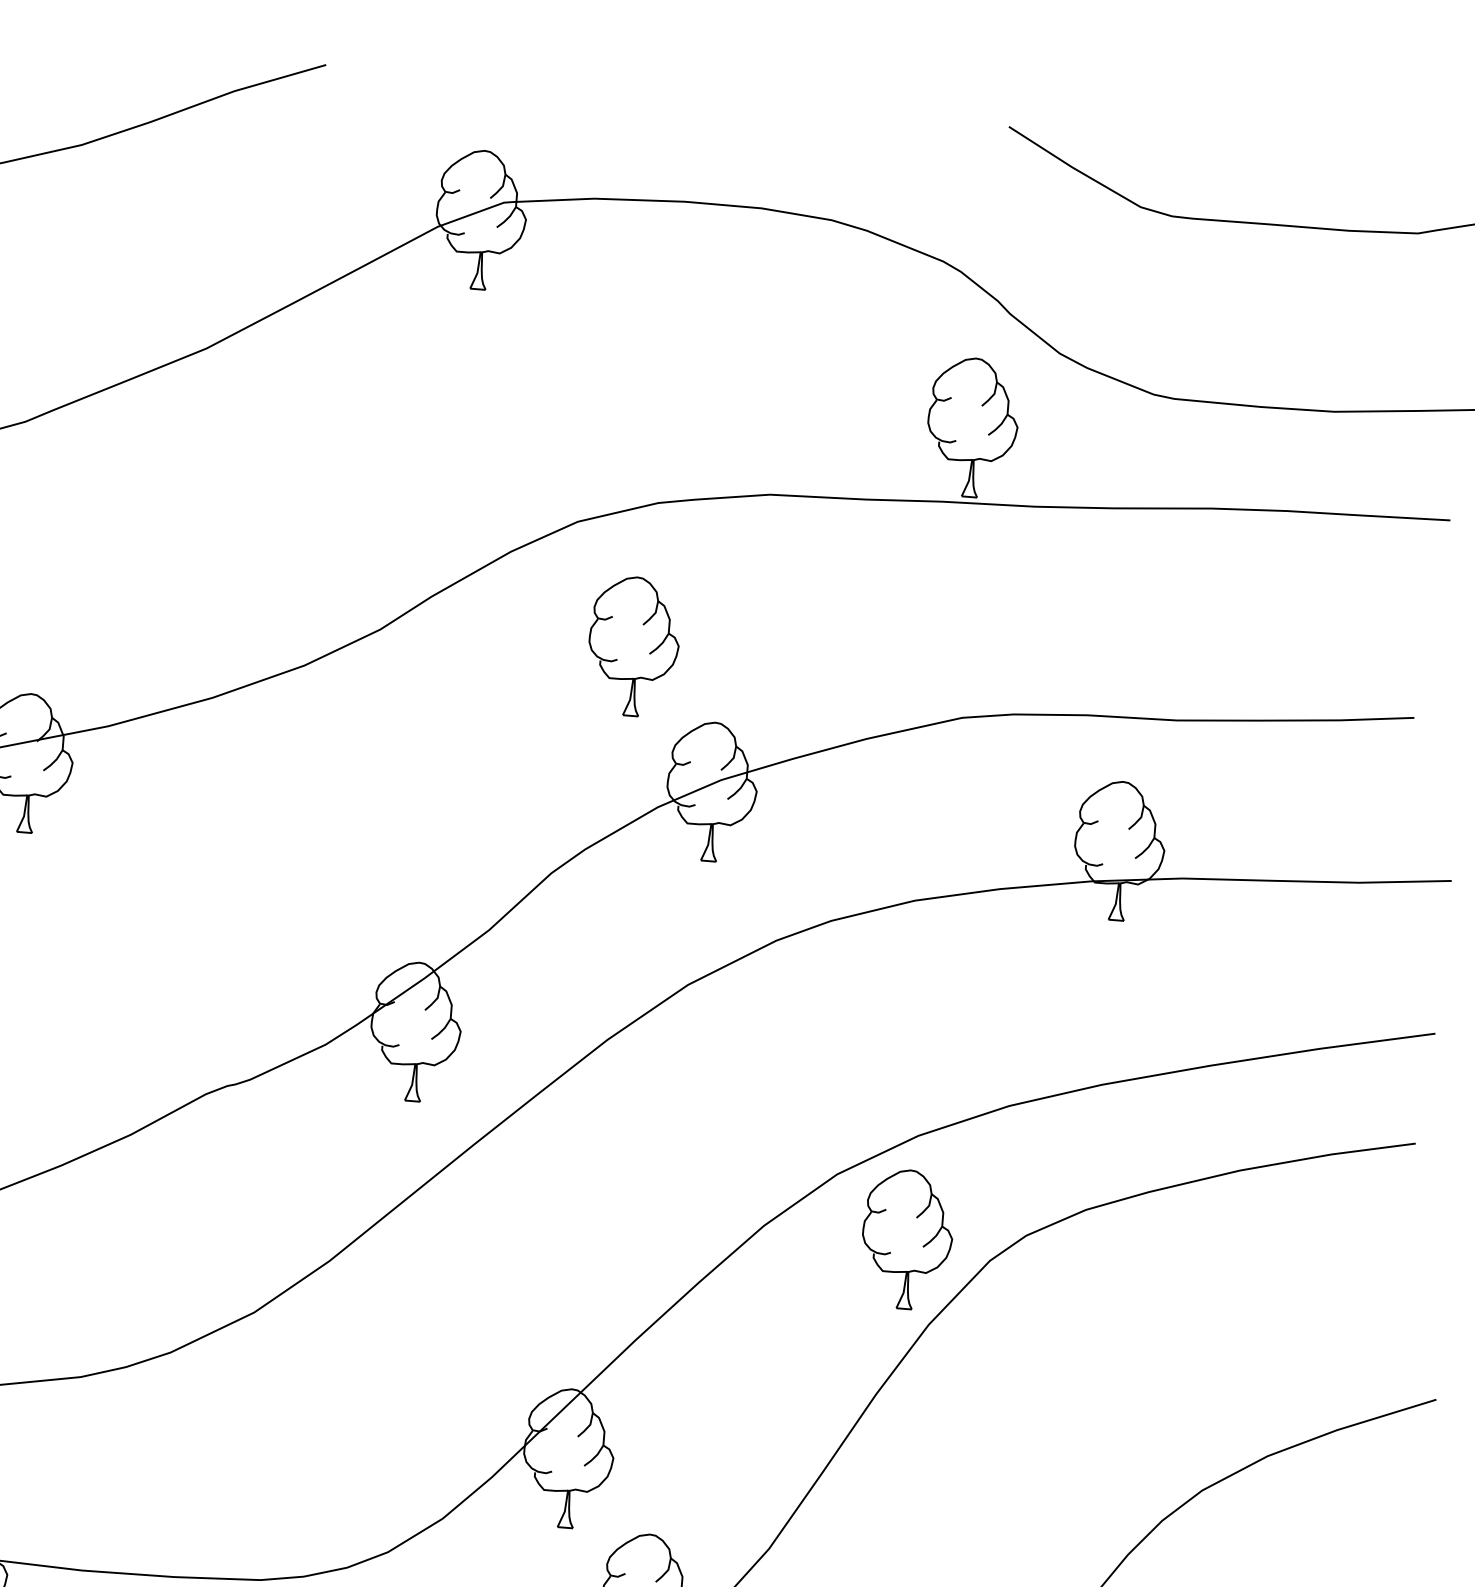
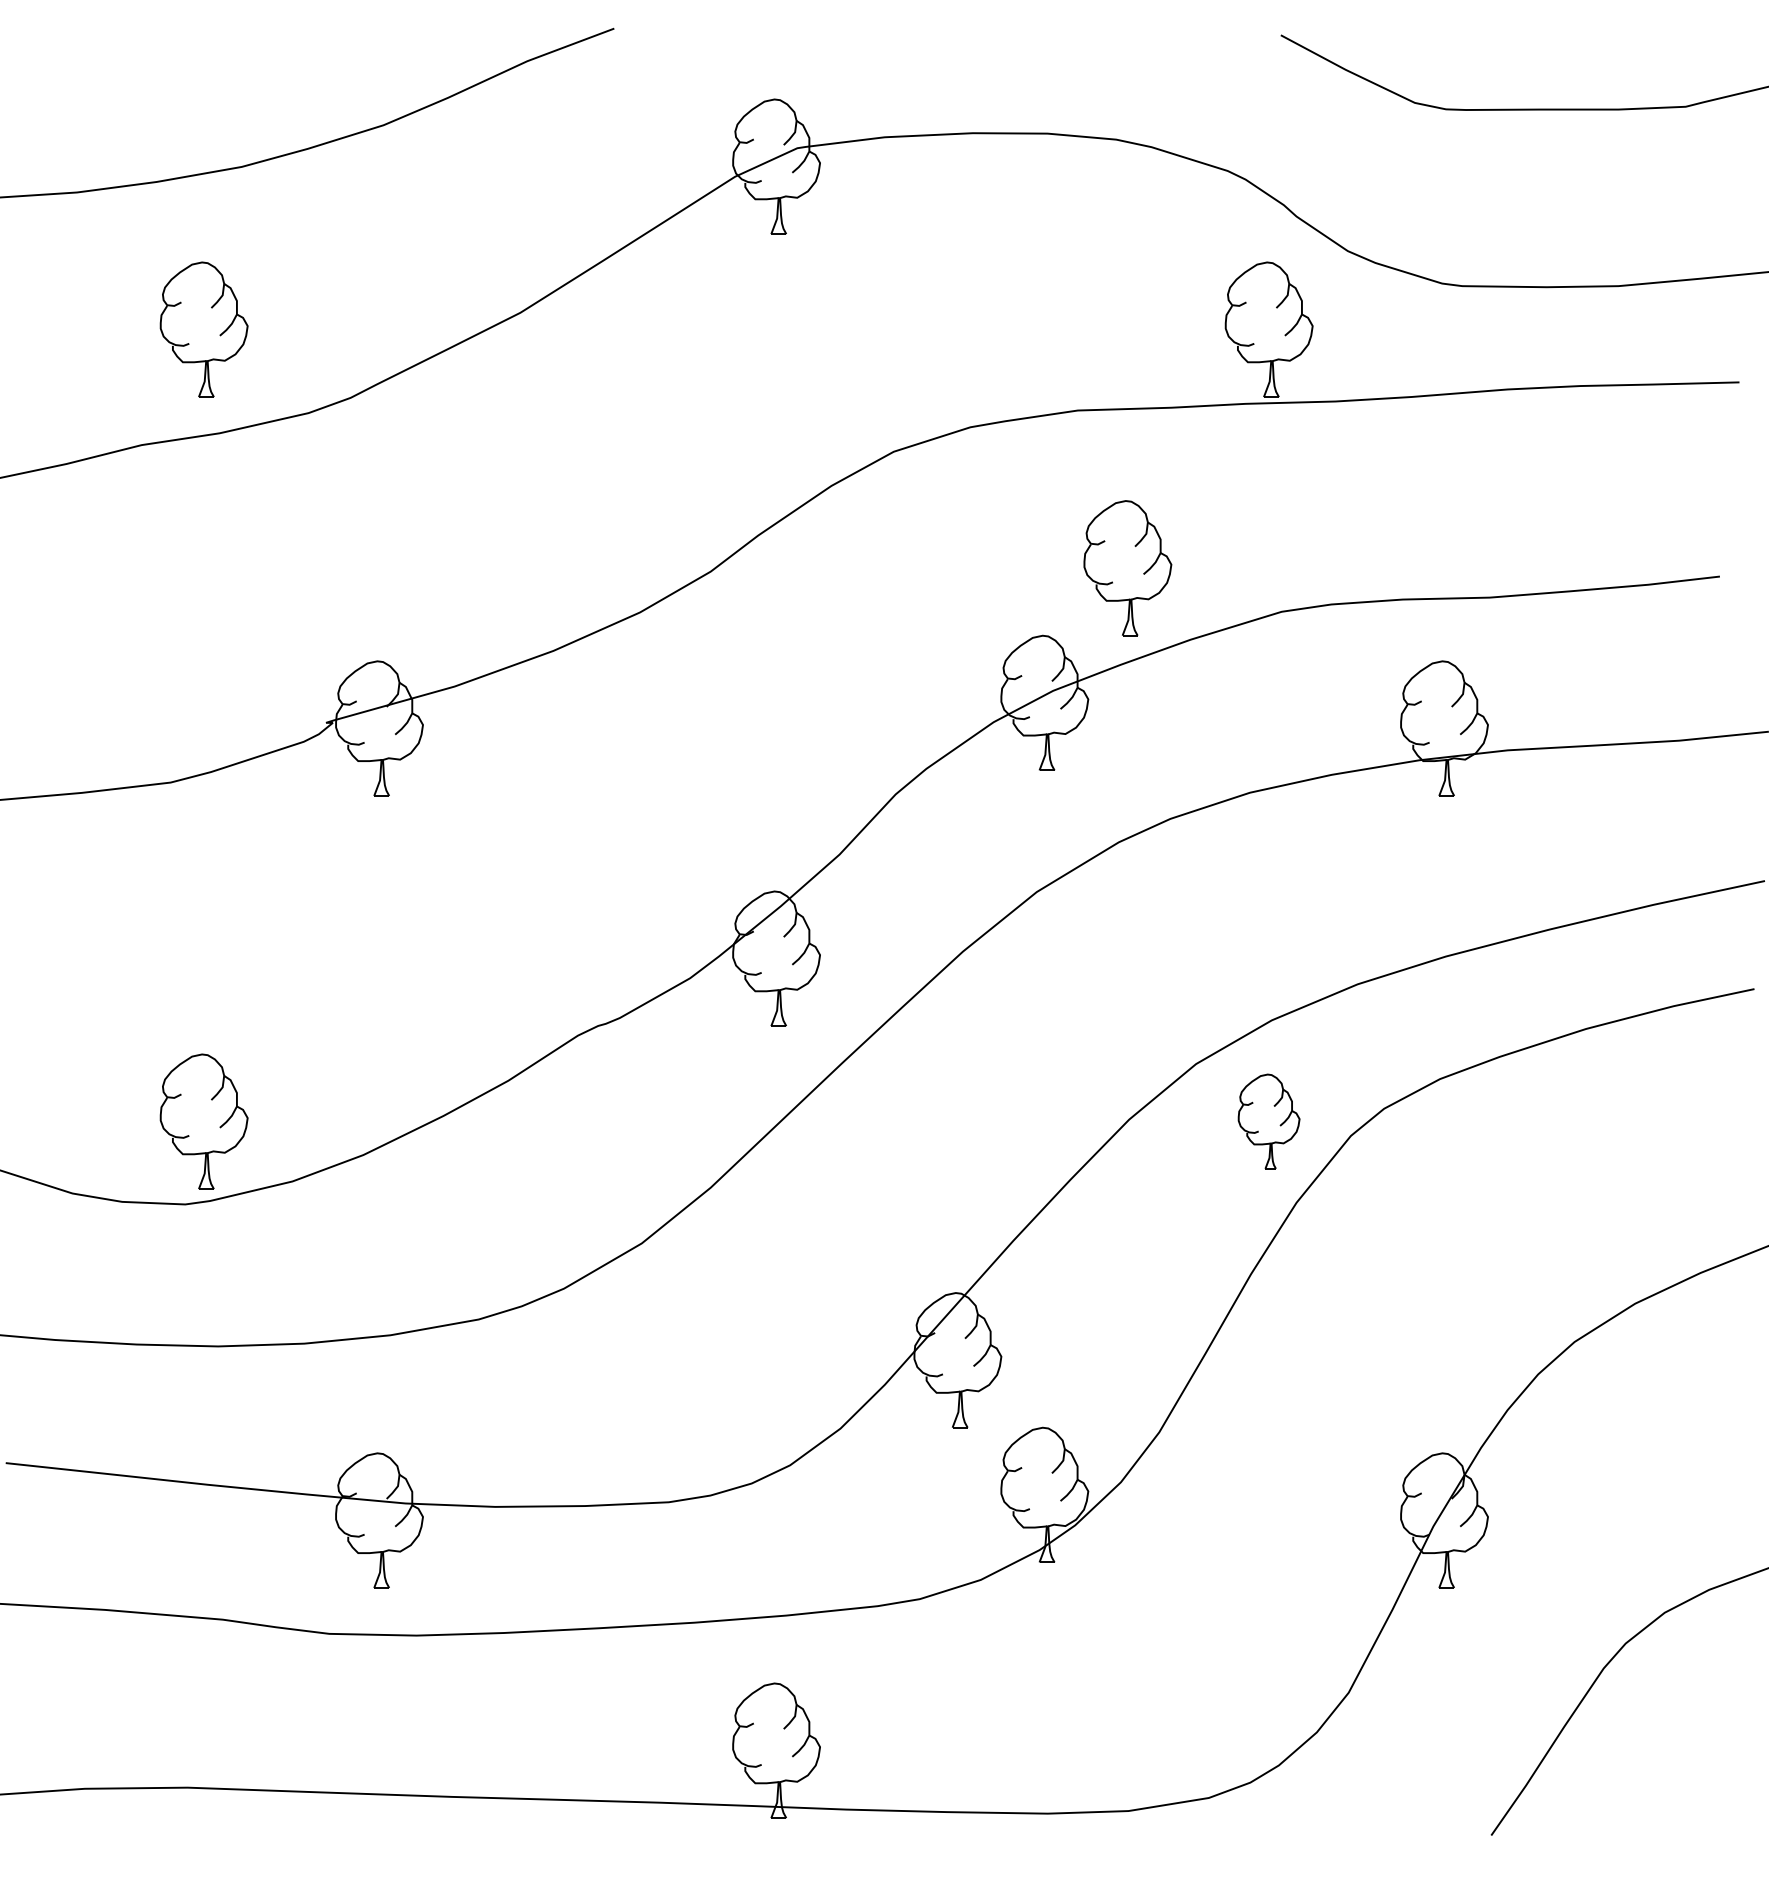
part: (633, 646) -> (1127, 568), moved
part: (906, 1239) -> (1268, 1121), size x0.7

